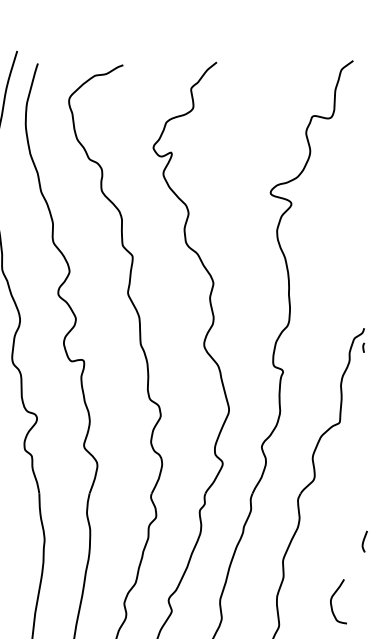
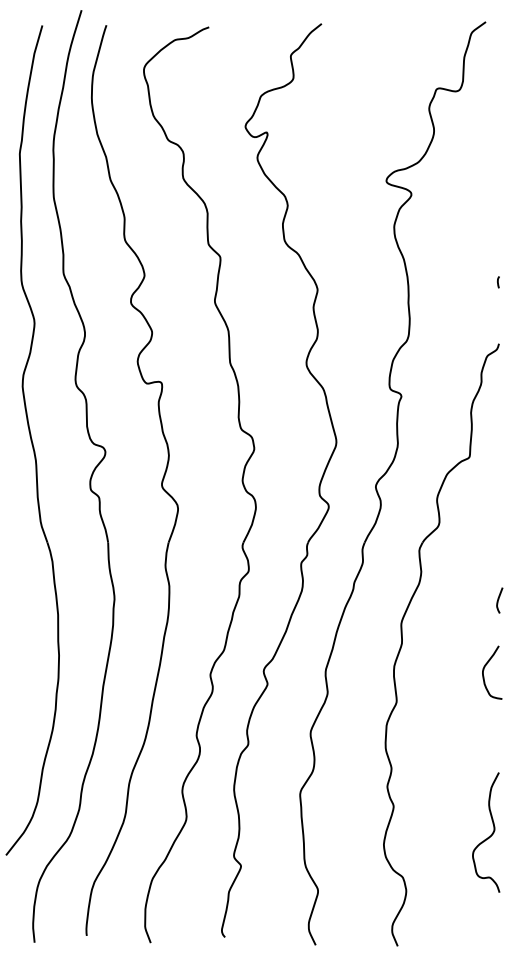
line: (363, 347) -> (498, 282), moved
curve: (332, 599) -> (484, 670), moved

